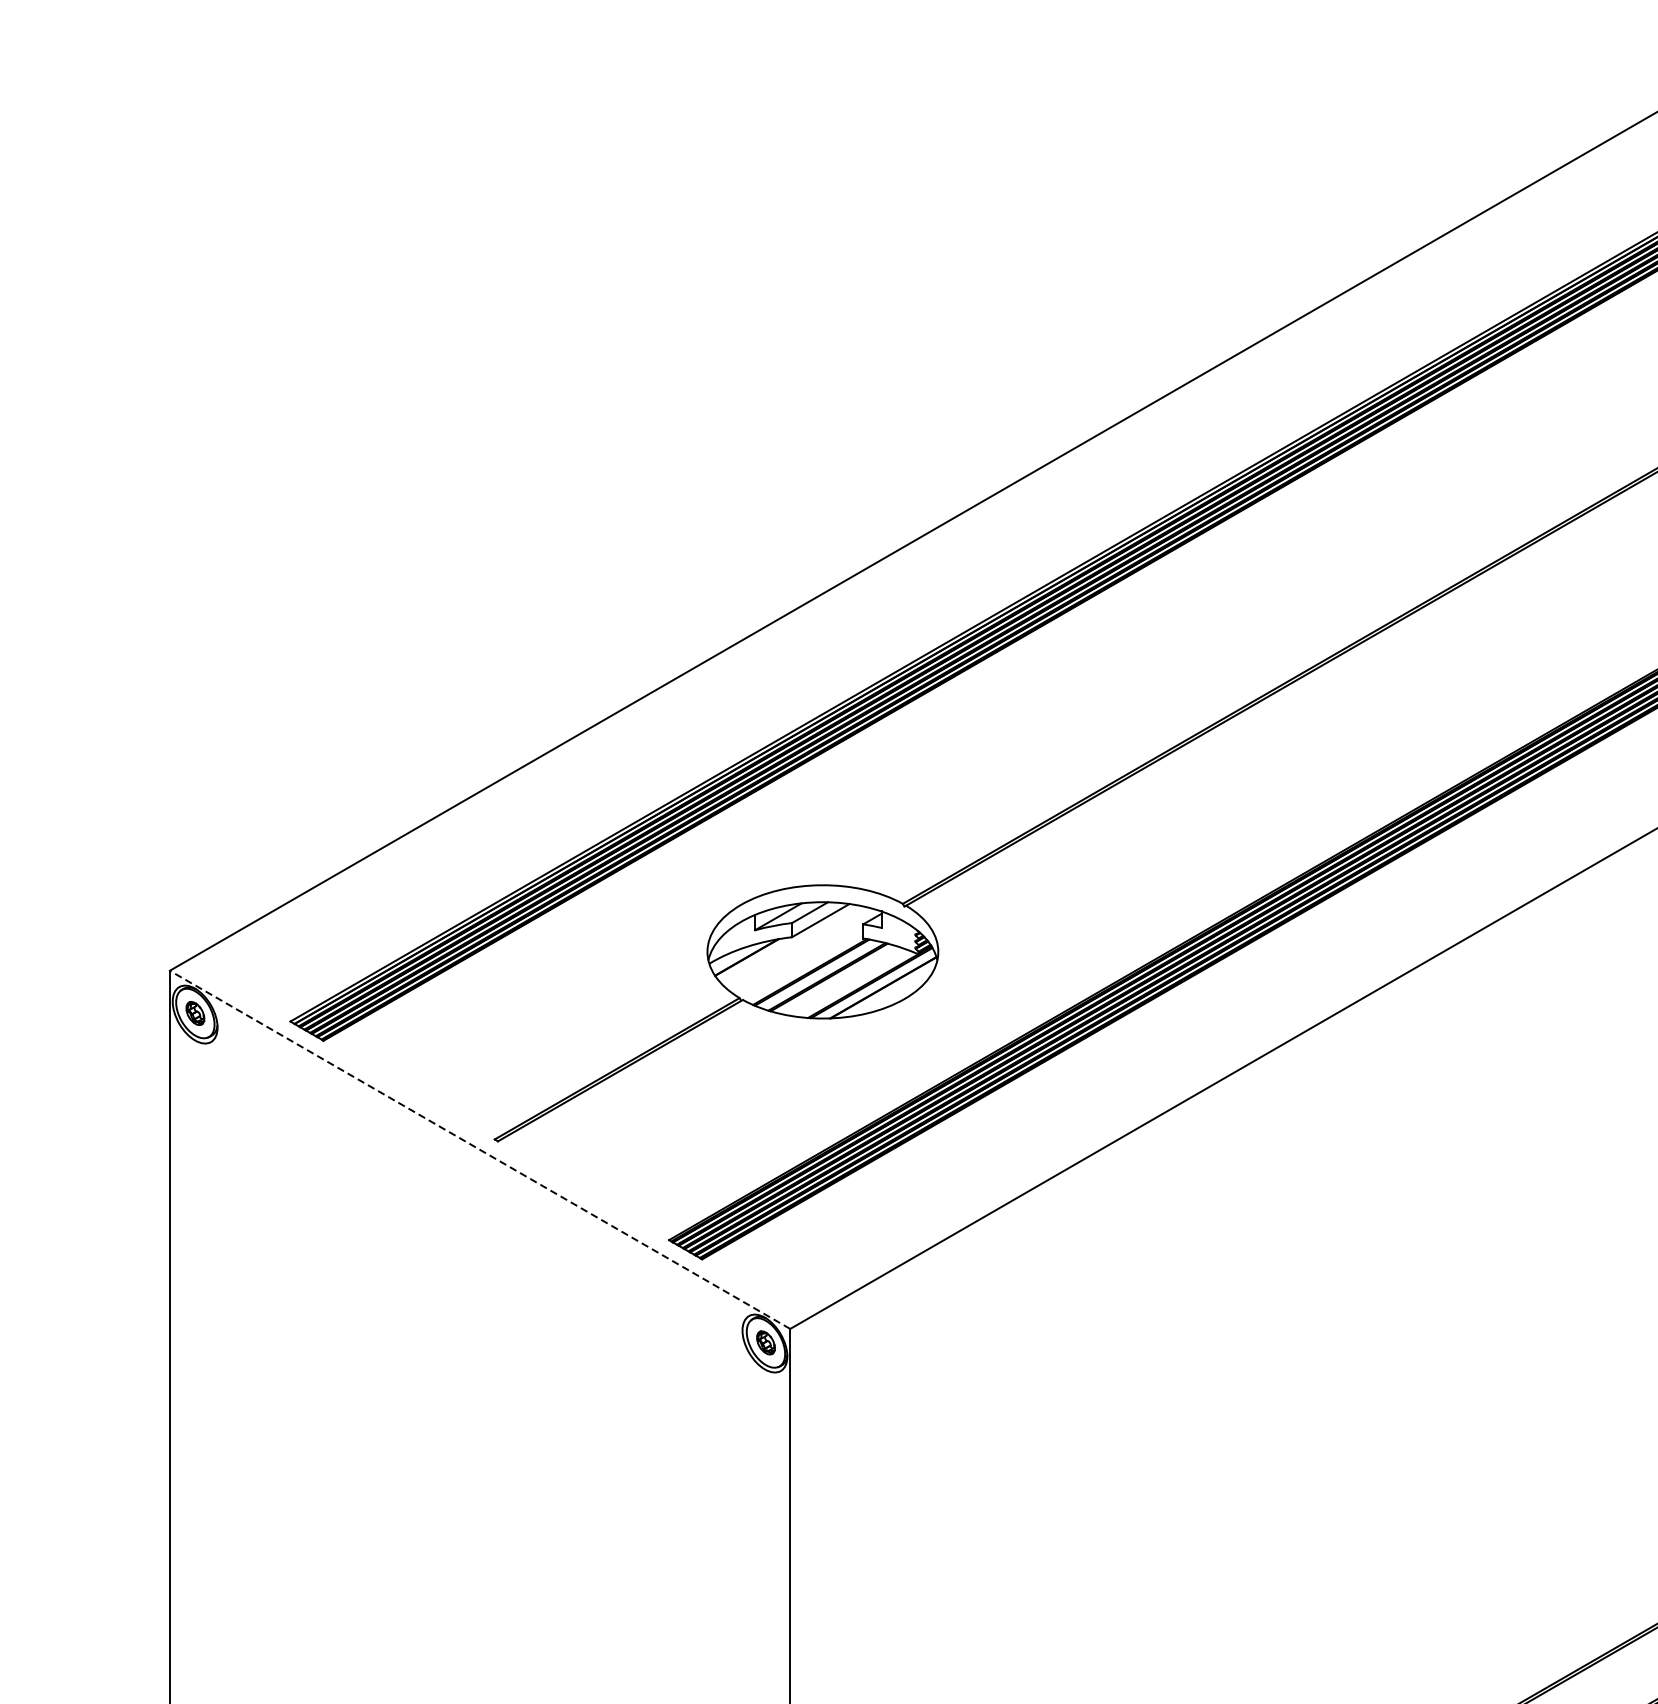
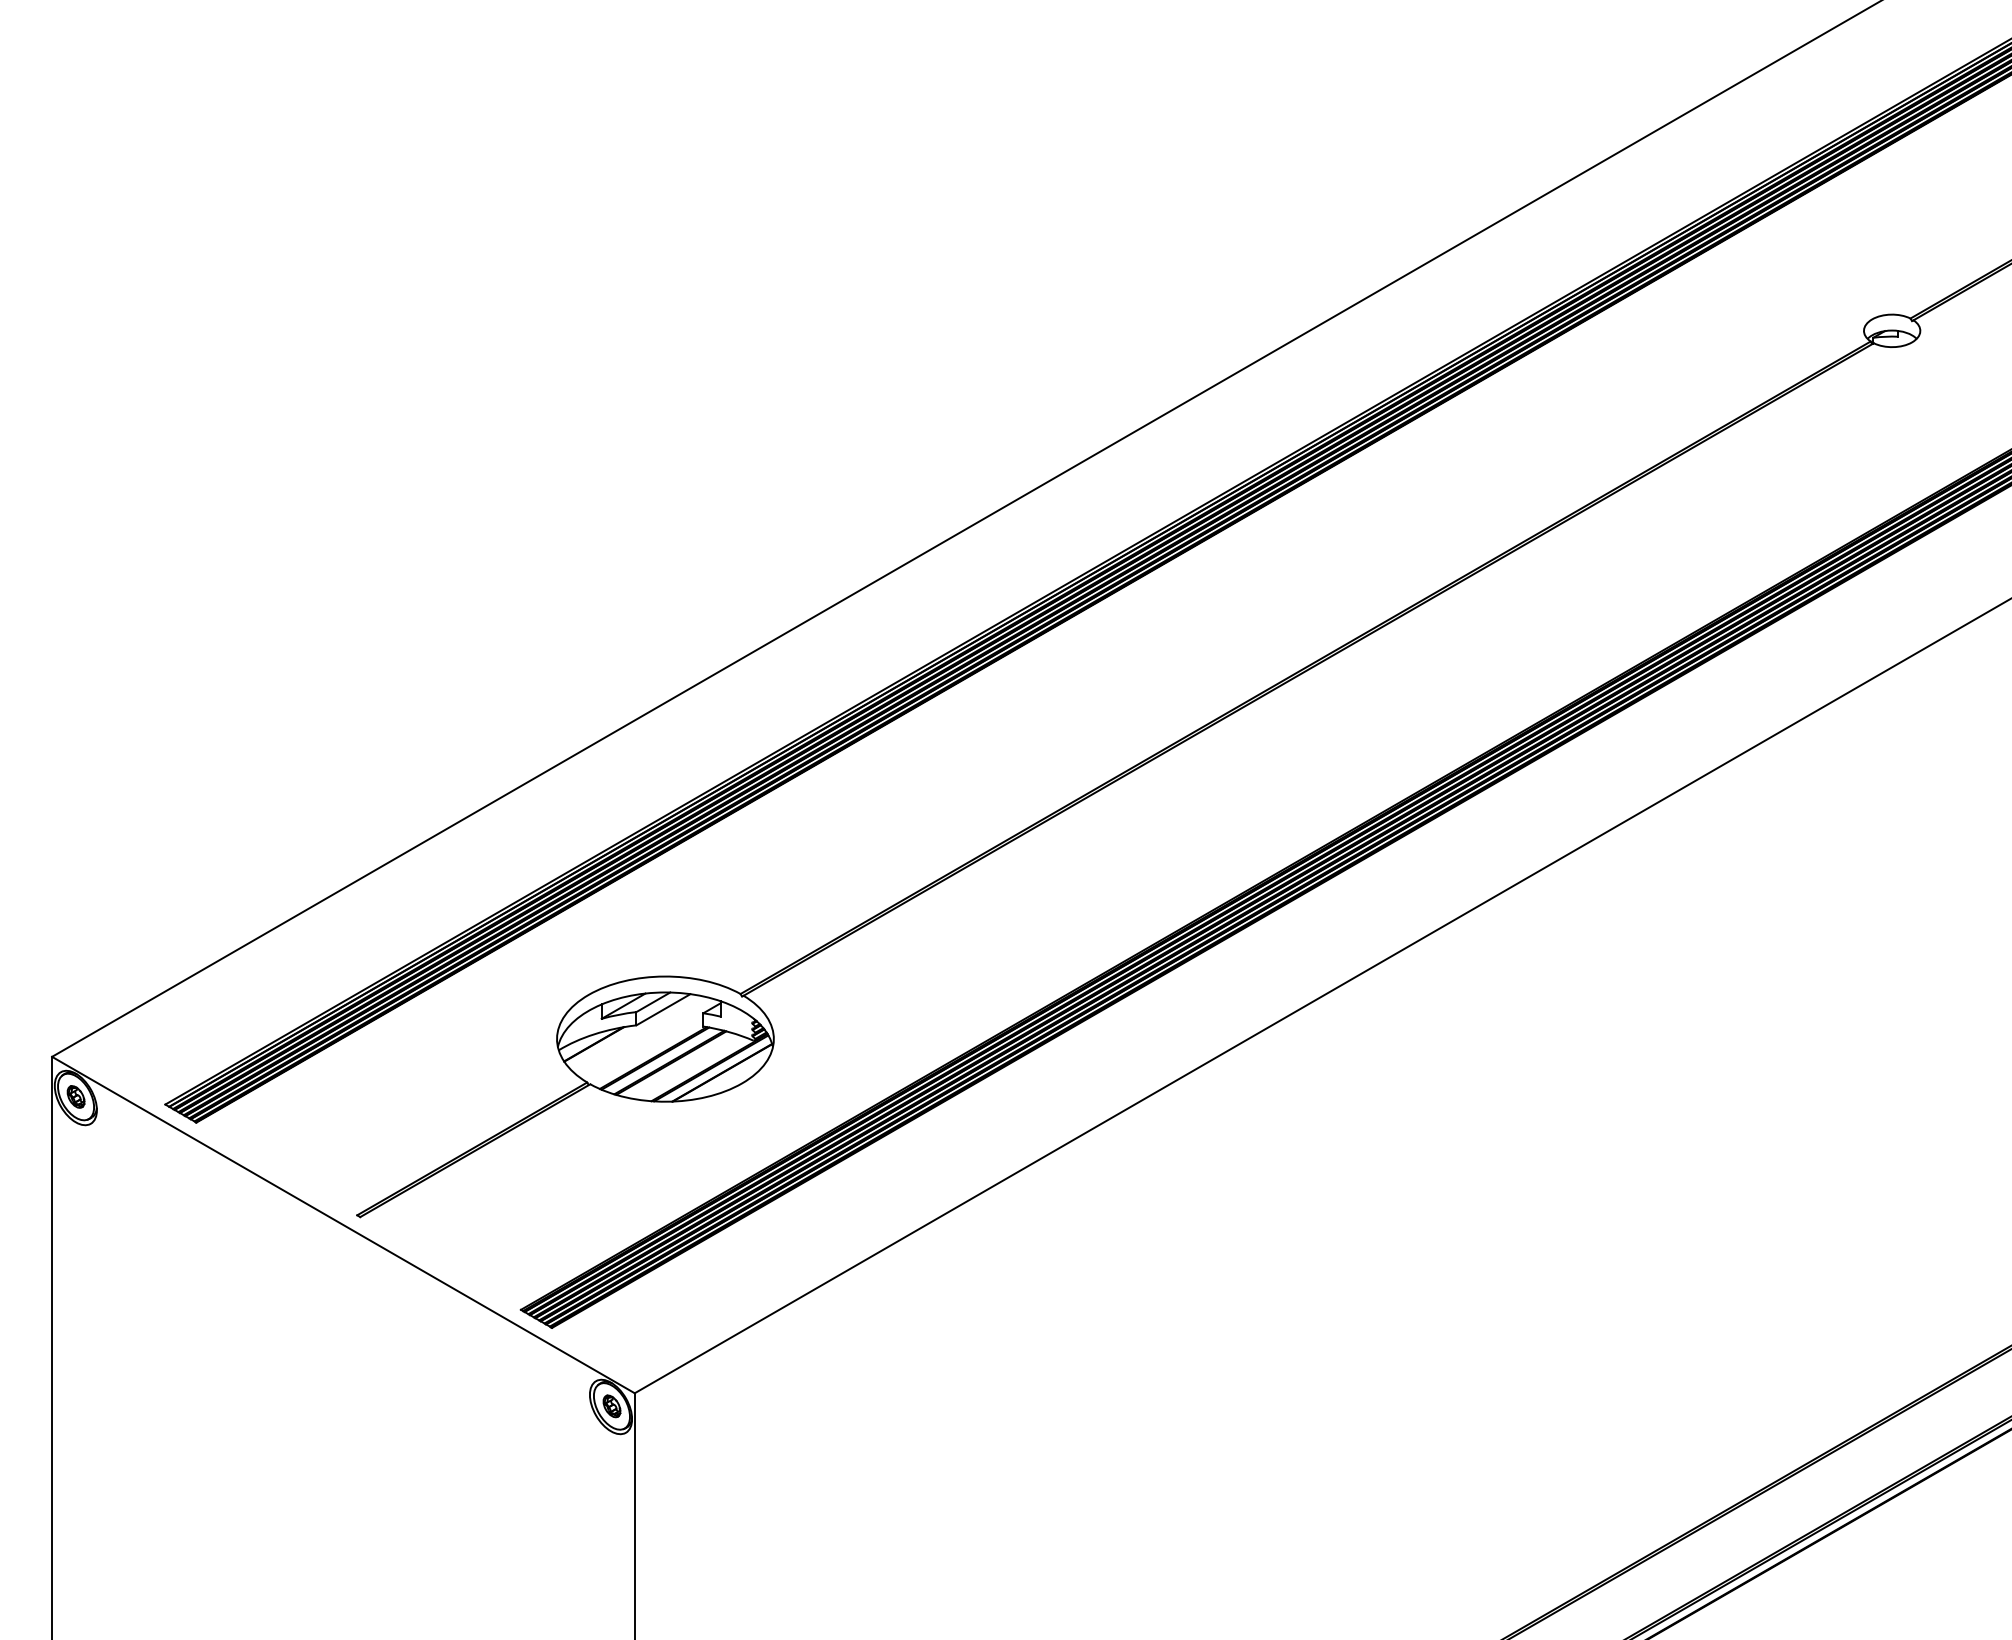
line: (480, 1149) -> (343, 1224), dashed -> solid

